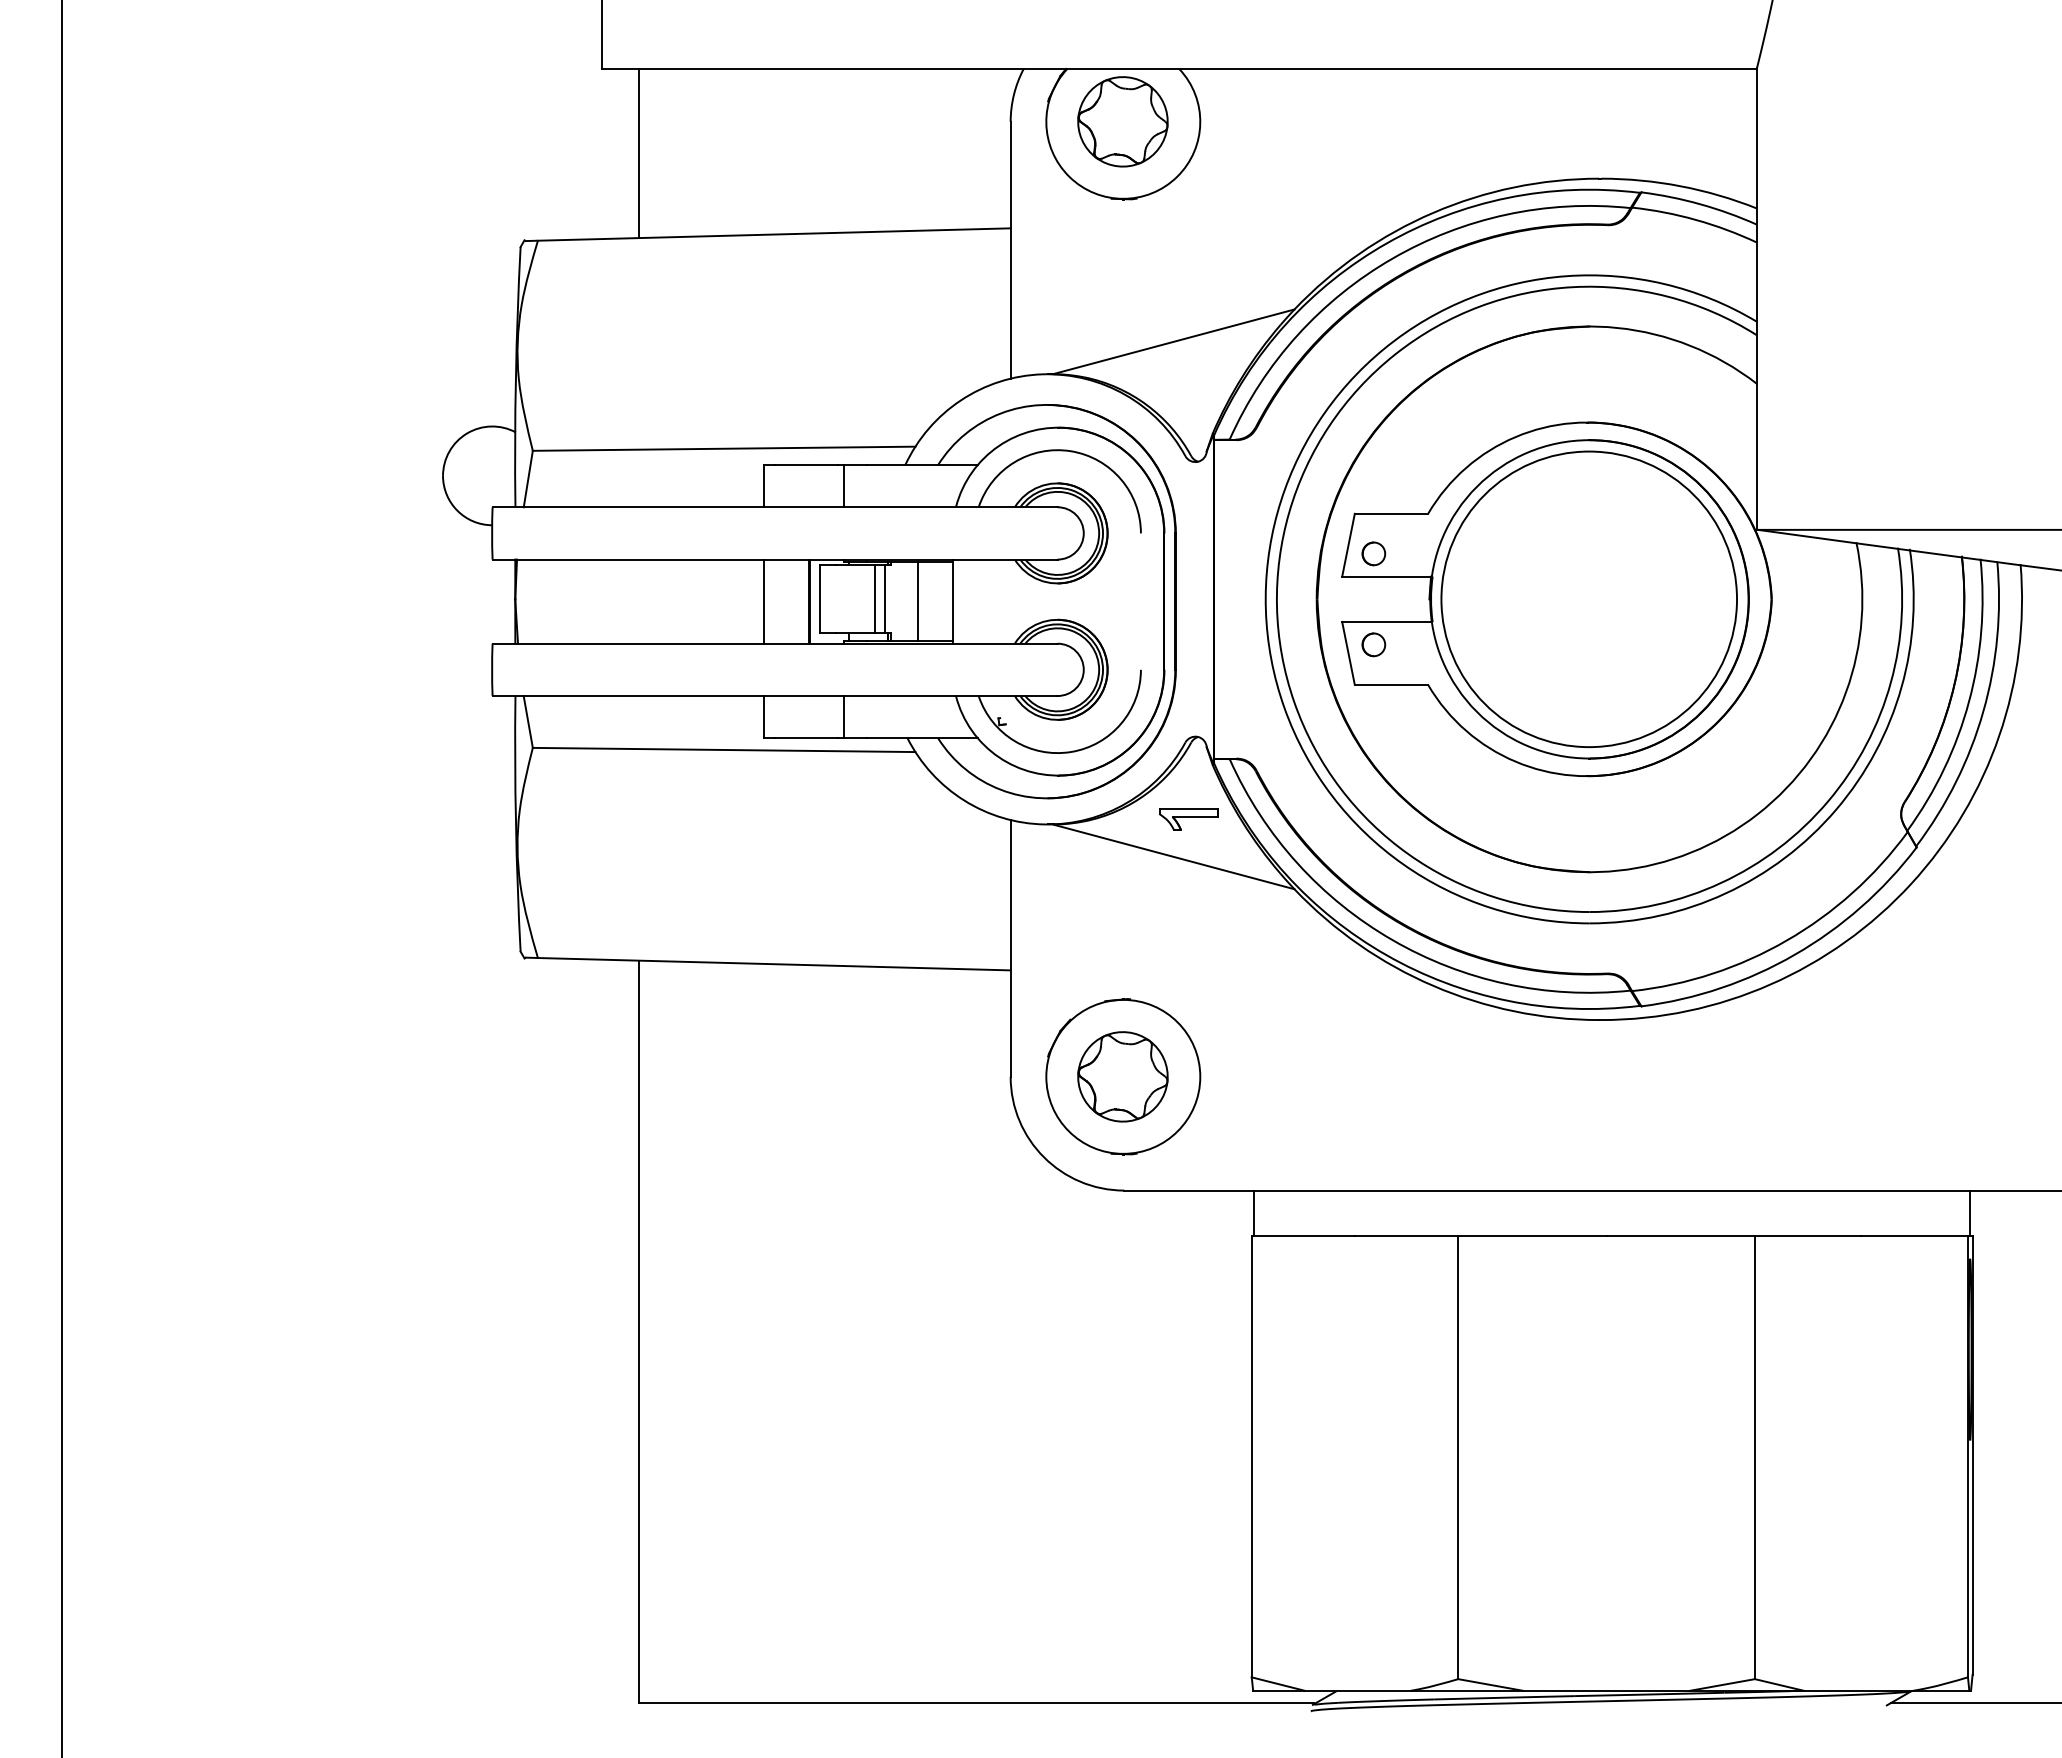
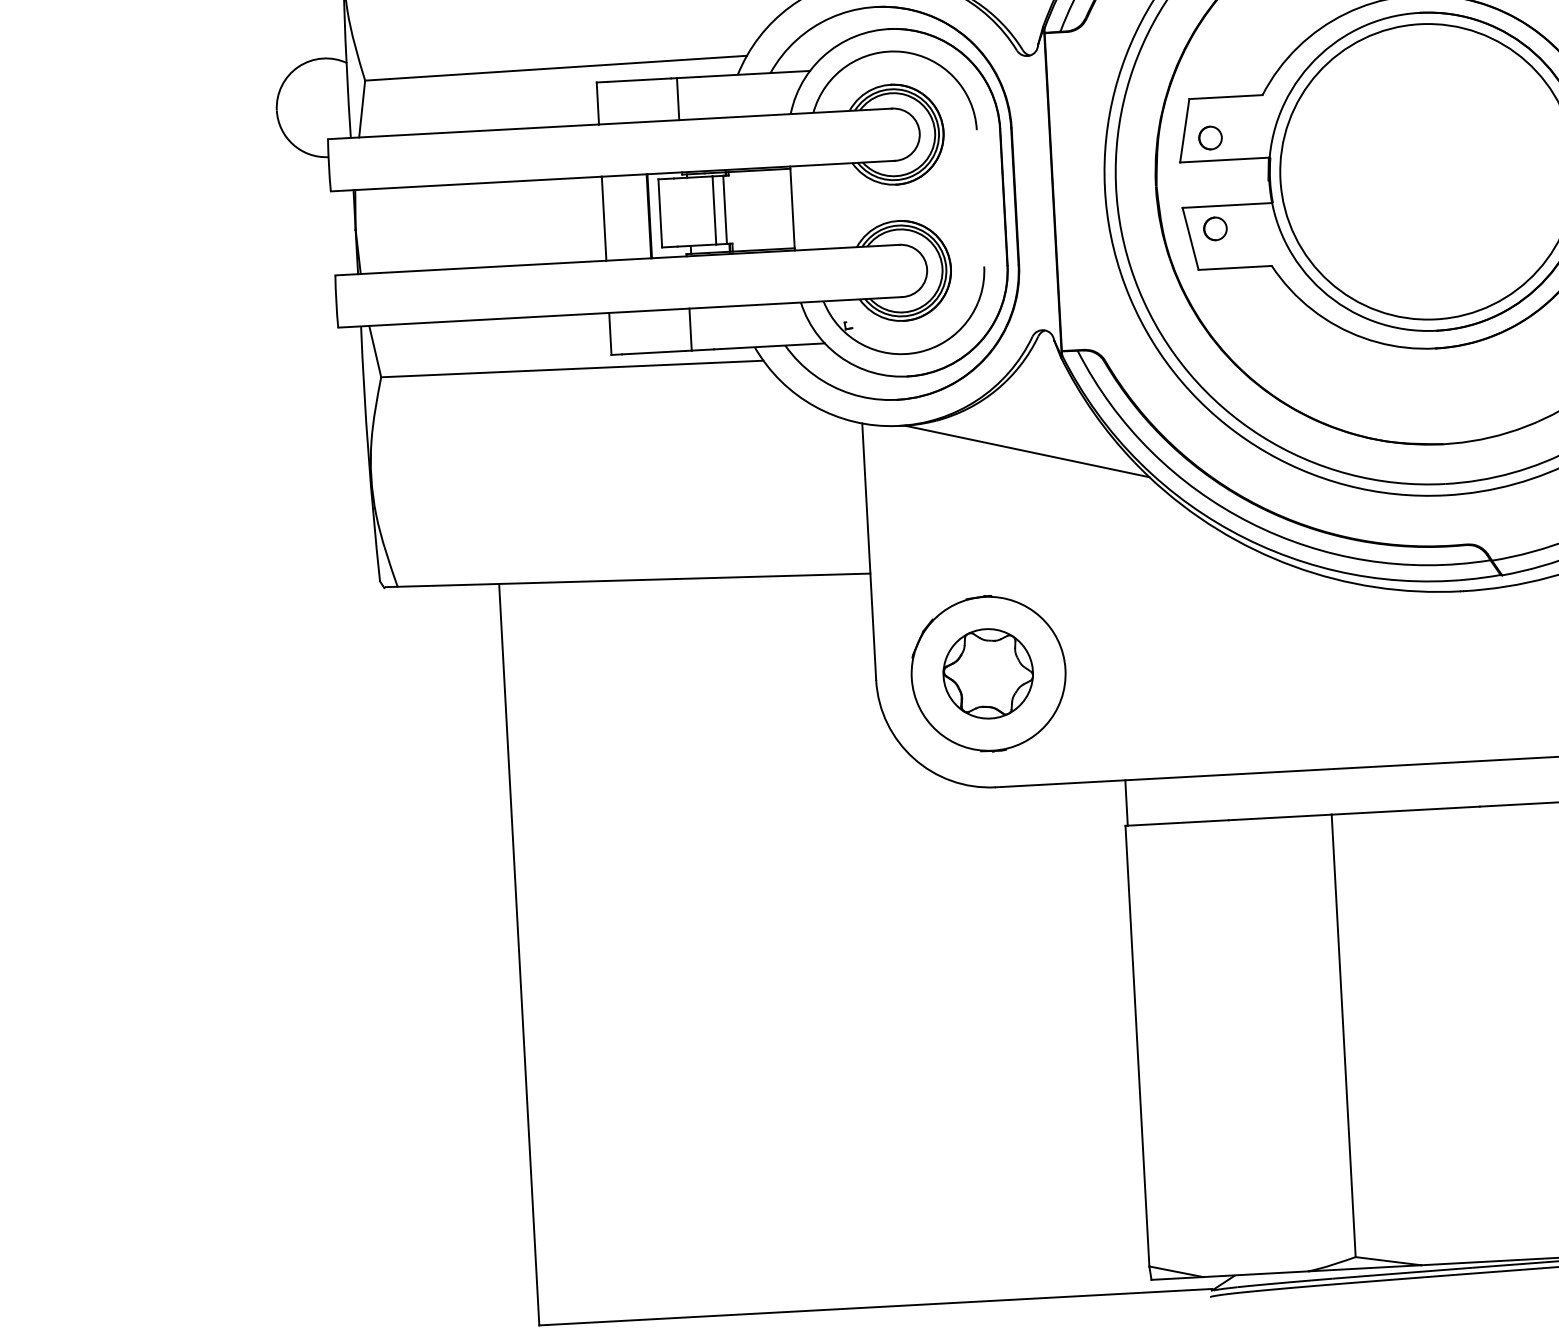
line: (918, 601) -> (758, 210), removed
part: (1188, 819) -> (1039, 413), removed

